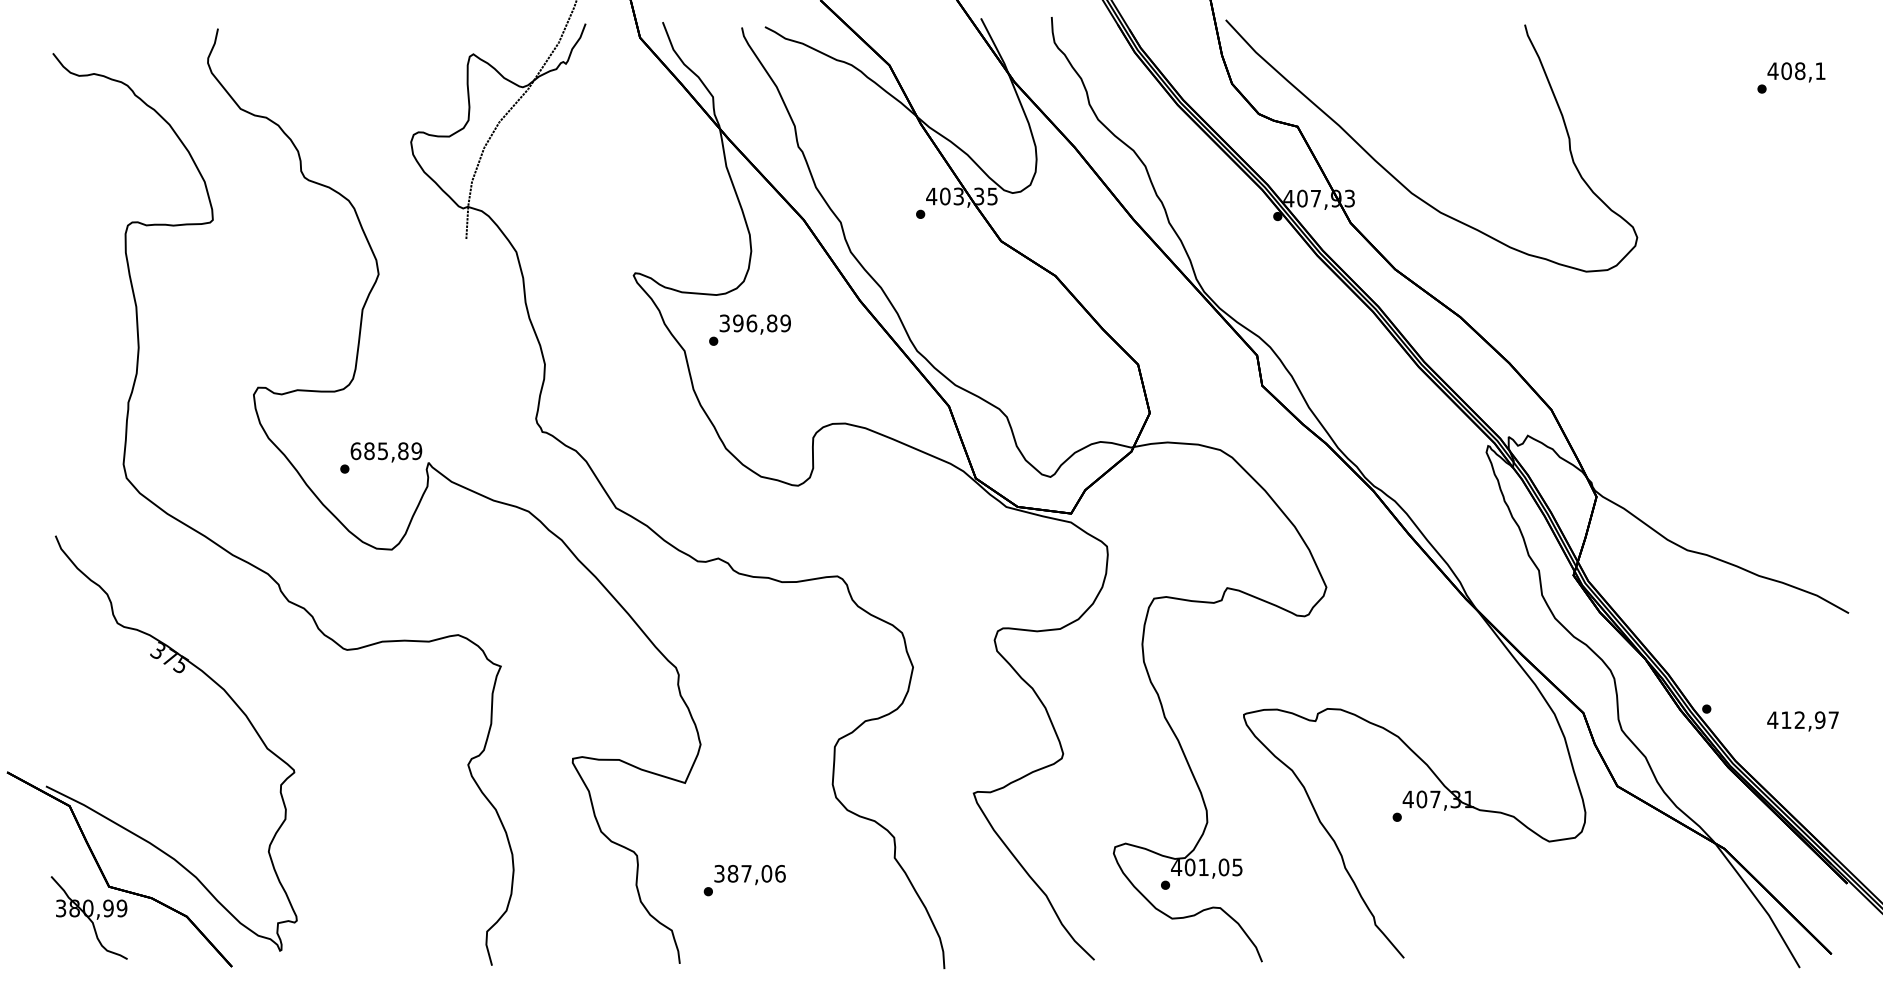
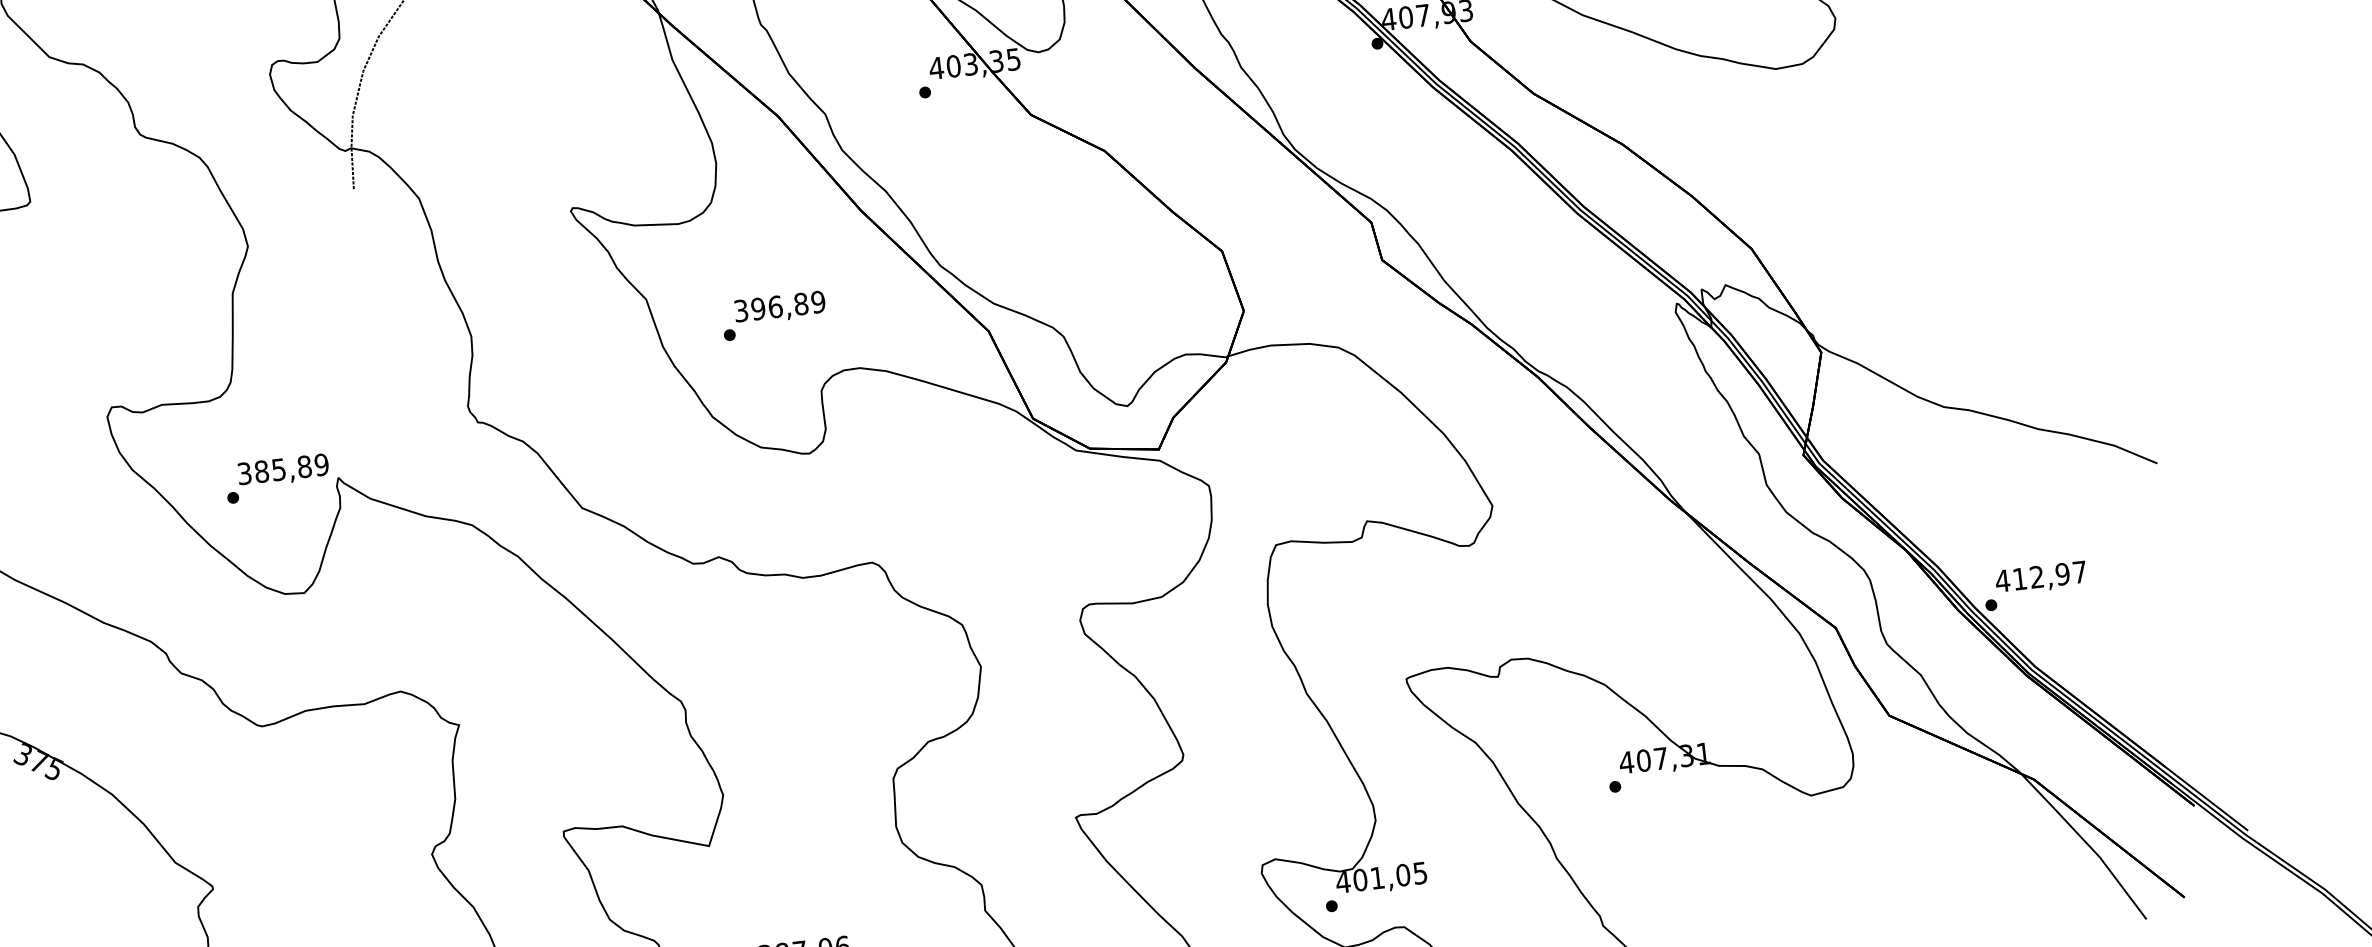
text: (749, 329) -> (773, 315), moved
text: (355, 451) -> (244, 474), 685,89 -> 385,89
text: (1802, 721) -> (2040, 578), moved

